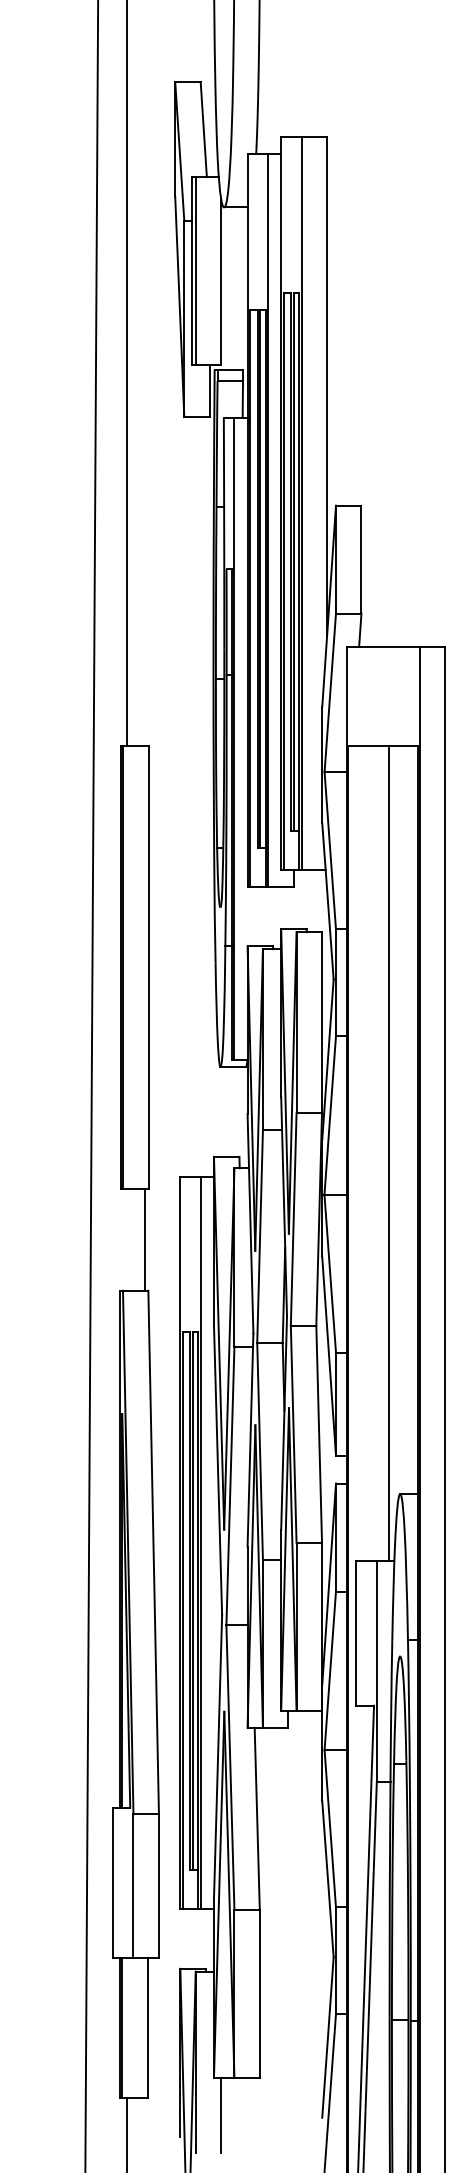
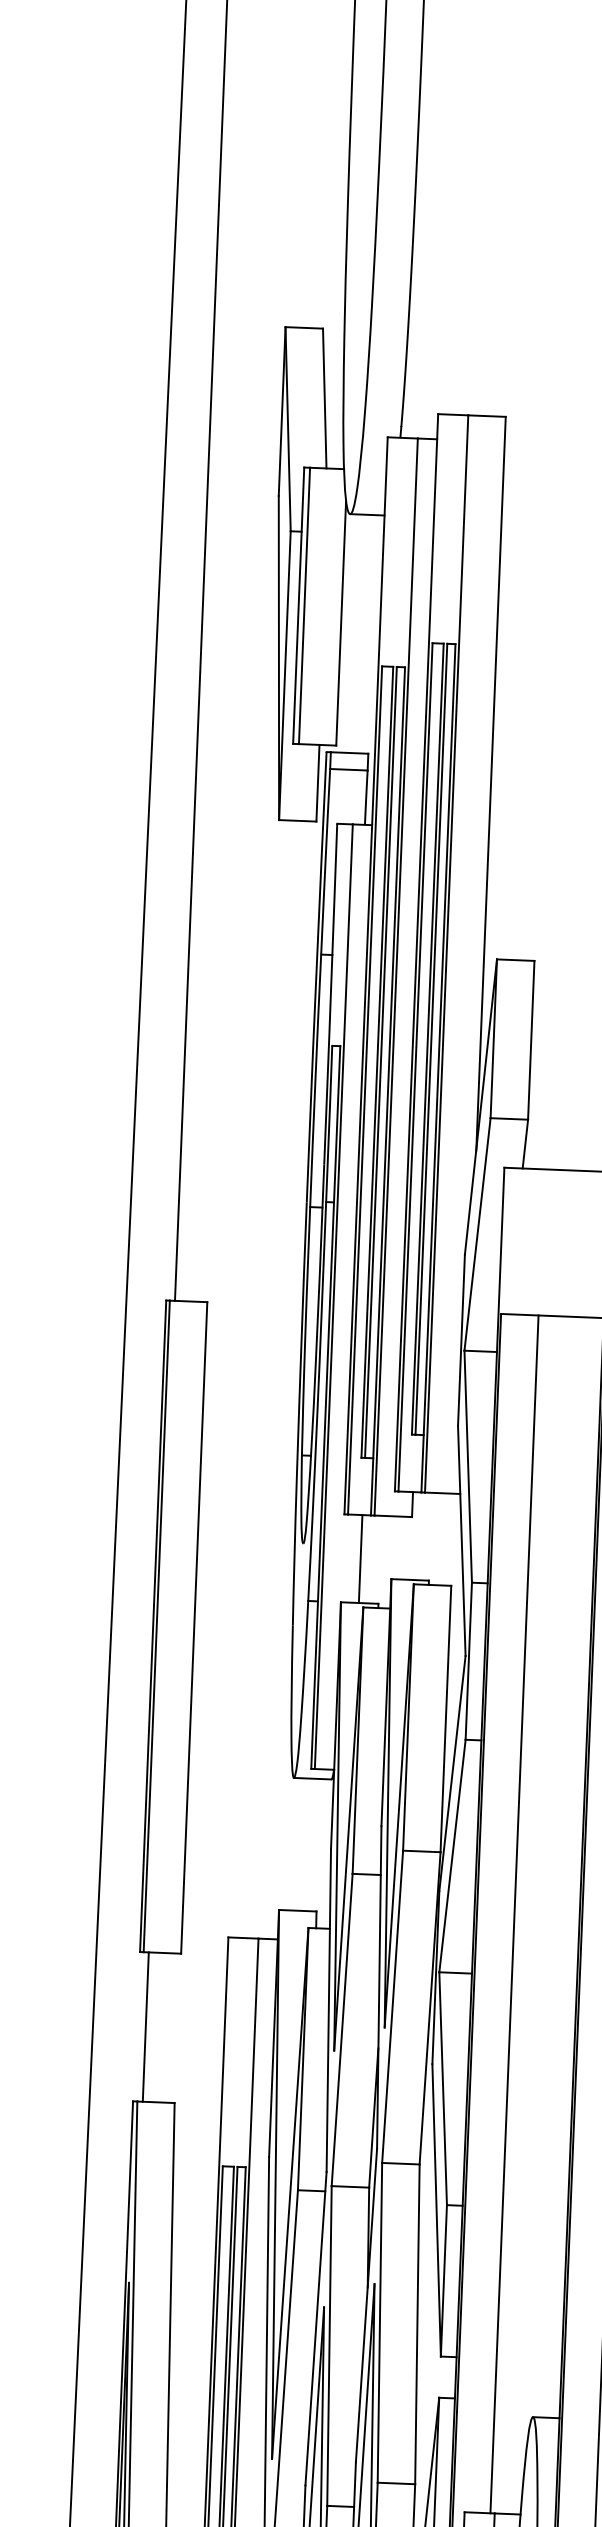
line: (259, 916) -> (360, 1559), added
line: (388, 1153) -> (513, 1914), moved
line: (144, 1239) -> (145, 2026), moved

